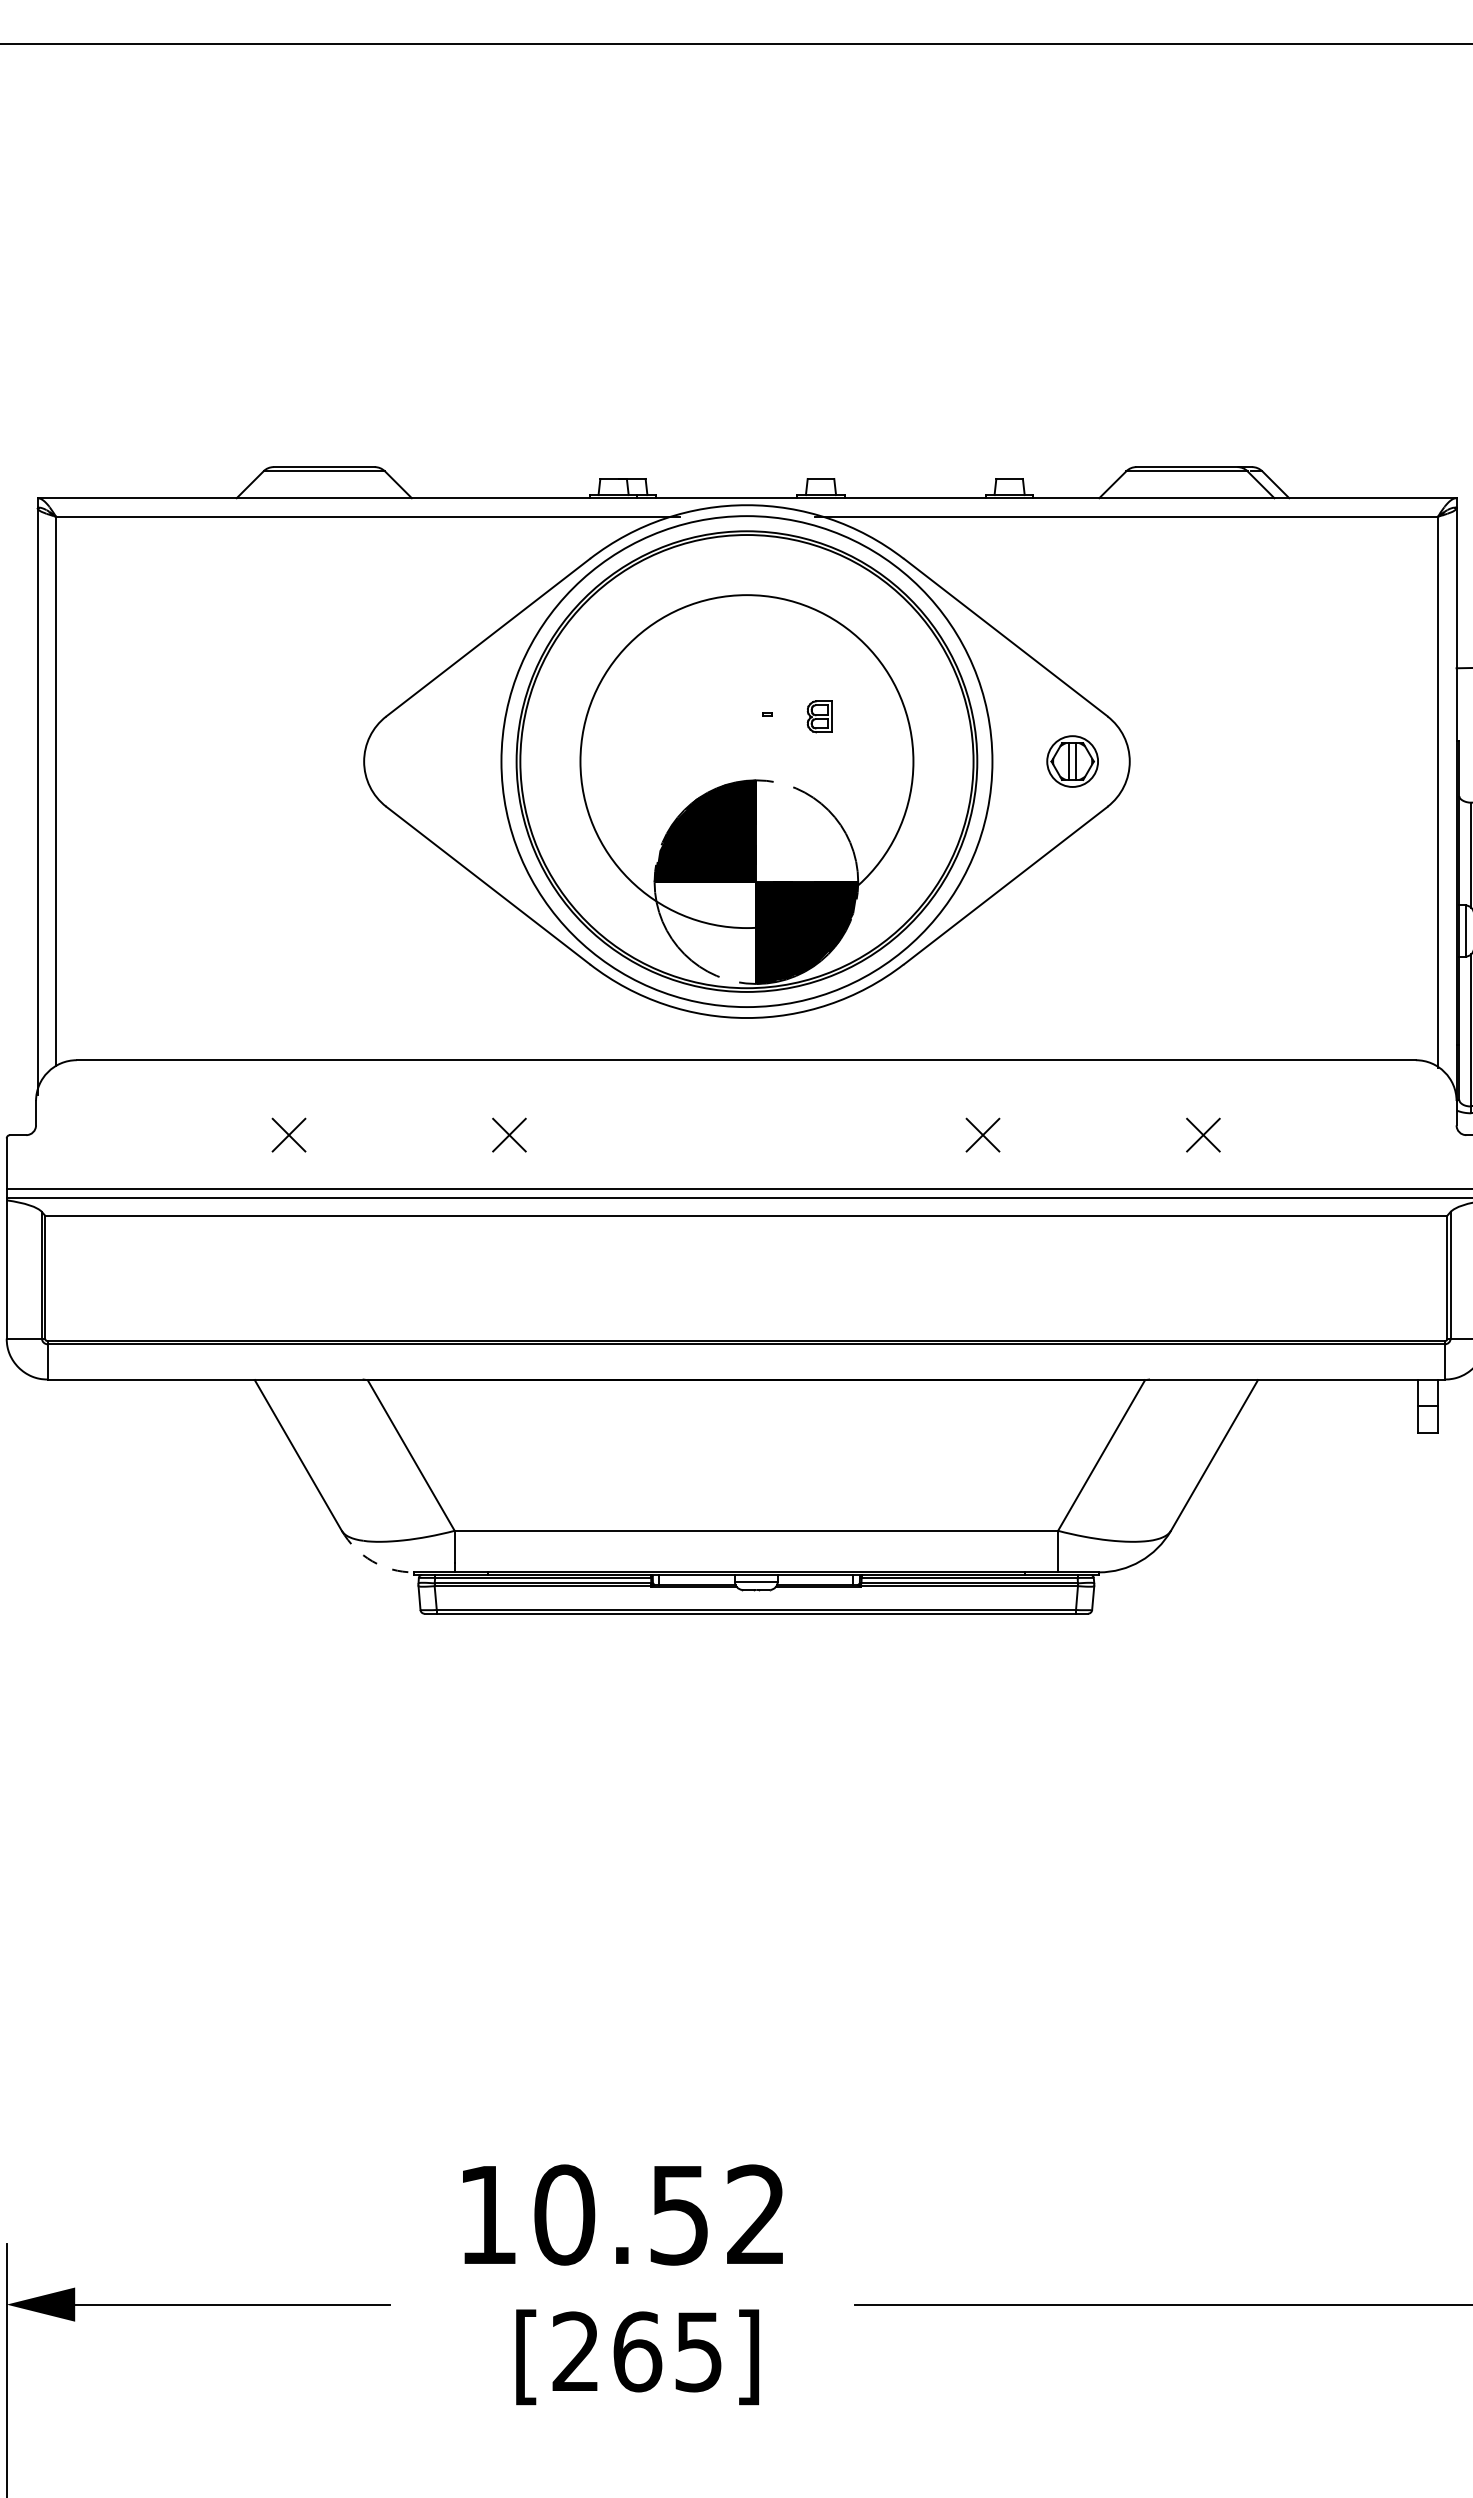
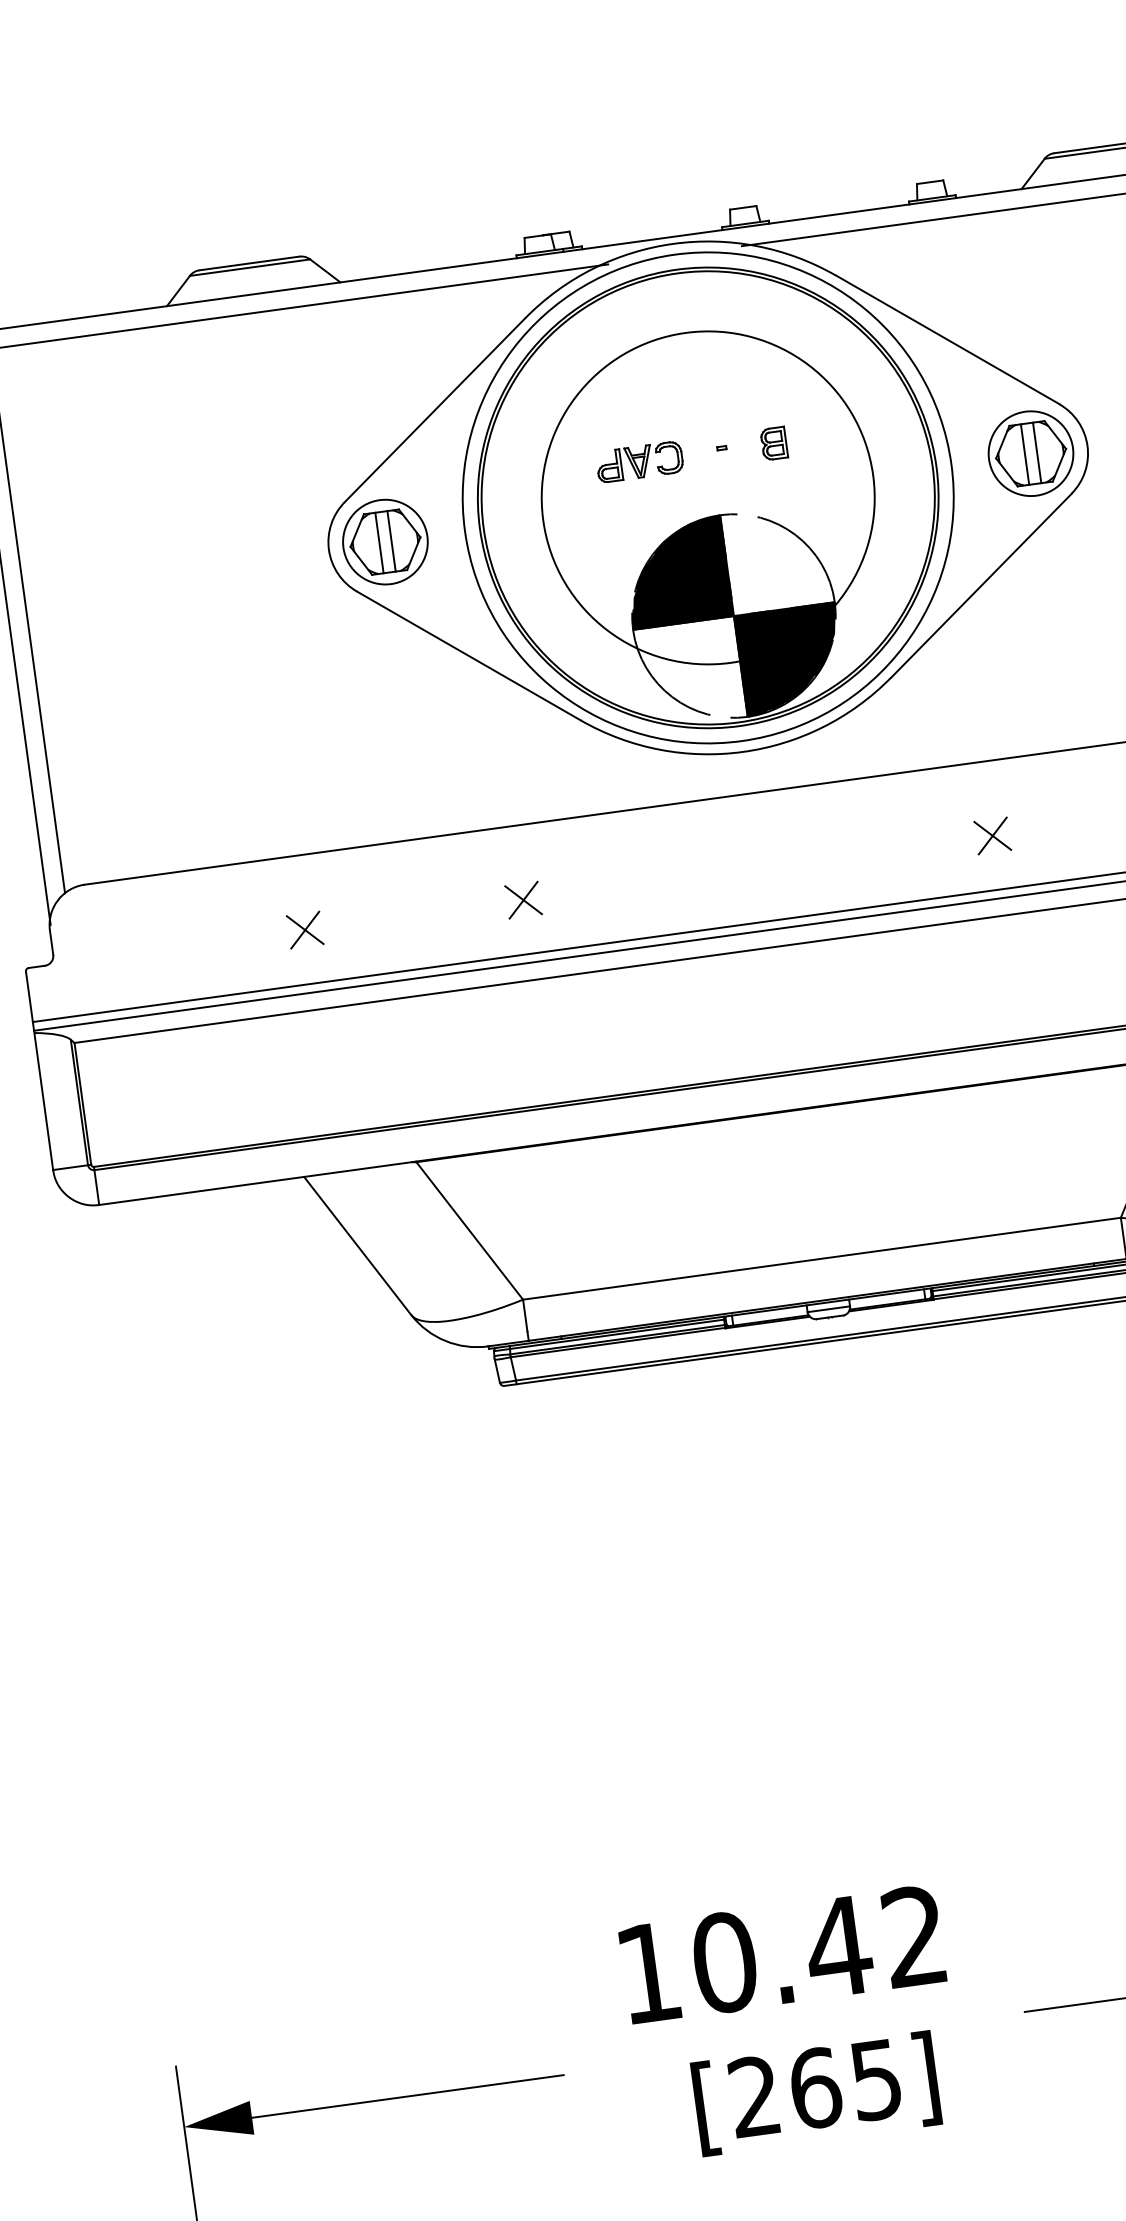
part: (683, 716) -> (639, 461), added
part: (420, 761) -> (384, 542), added
part: (1072, 761) -> (1030, 453), size x1.67
arc: (372, 1561) -> (445, 1341), dashed -> solid
text: (679, 2215) -> (838, 1947), 10.52 -> 10.42

